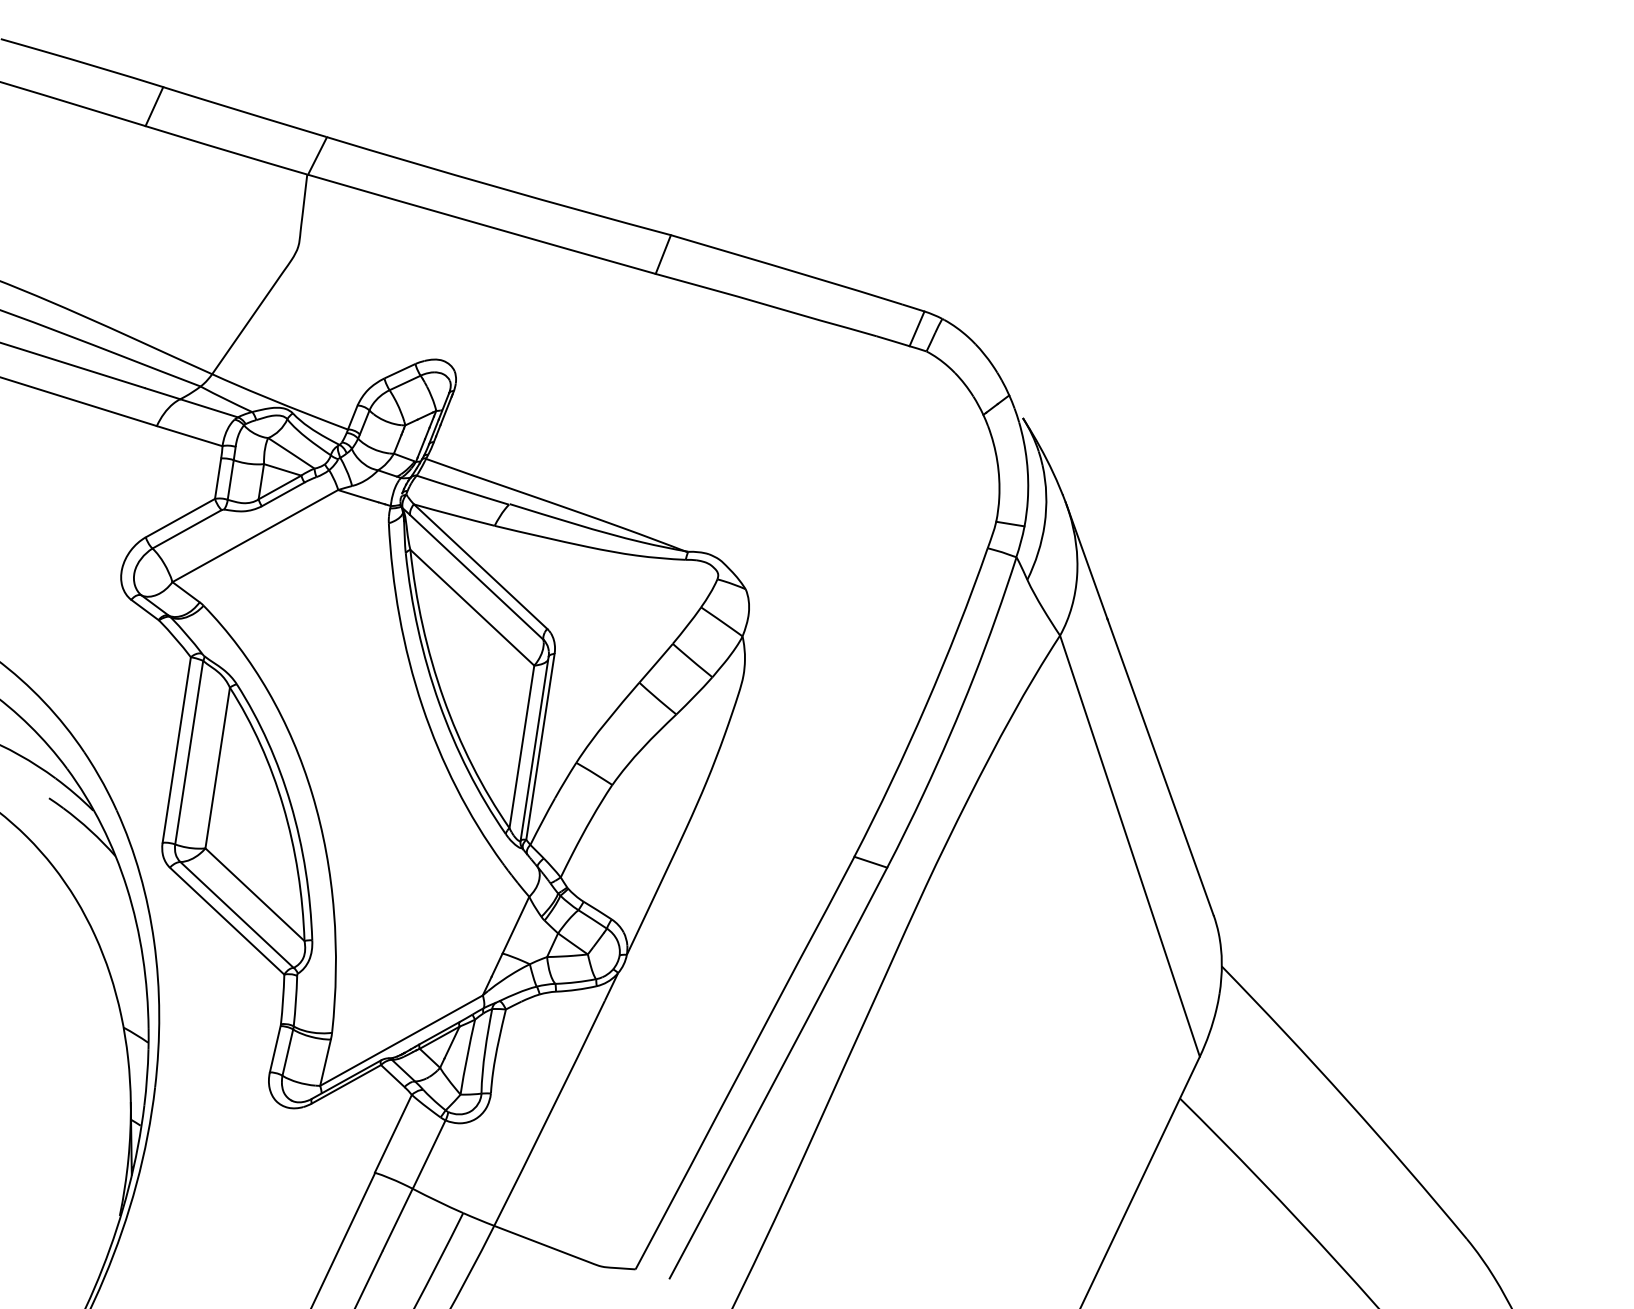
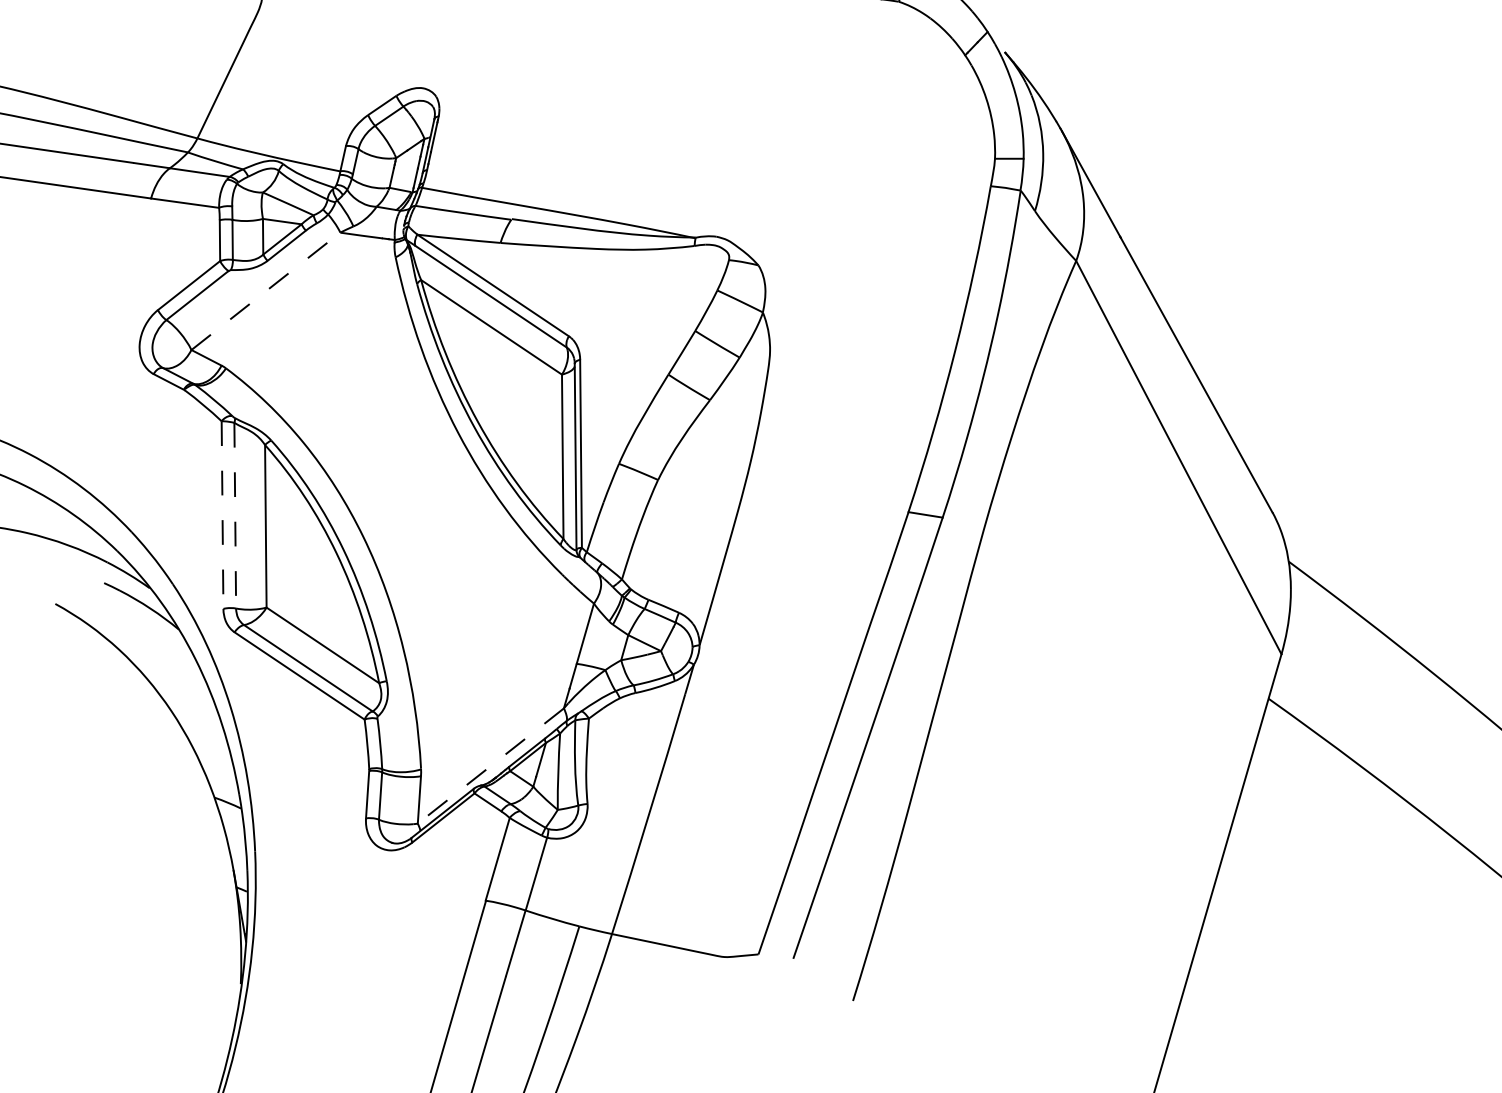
line: (255, 536) -> (266, 291), solid -> dashed
line: (176, 750) -> (222, 515), solid -> dashed
line: (189, 752) -> (235, 515), solid -> dashed
line: (401, 1040) -> (490, 765), solid -> dashed

